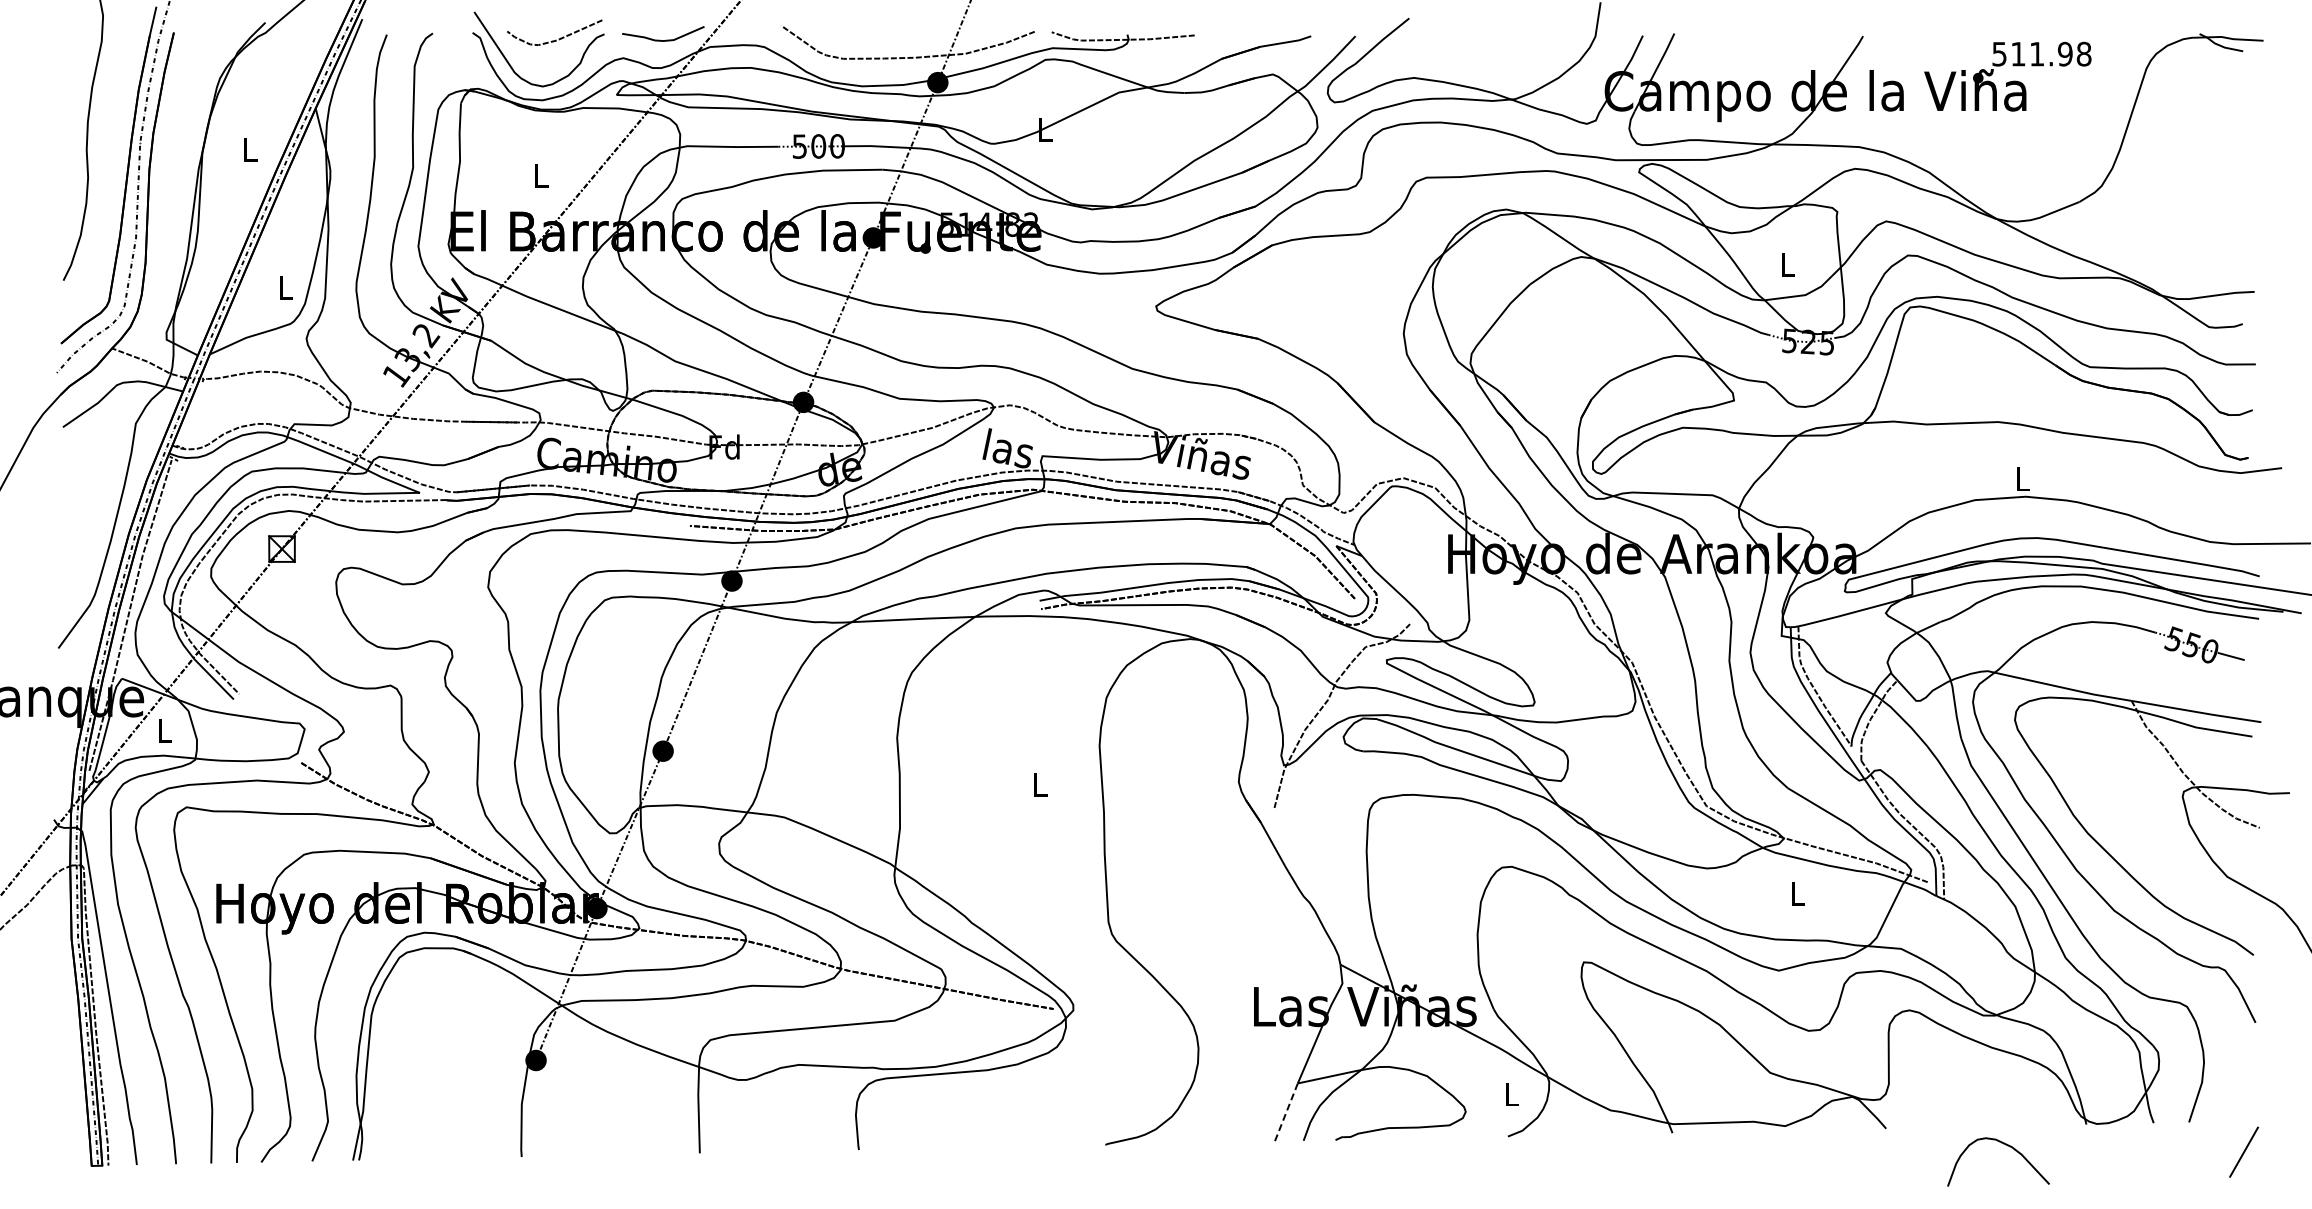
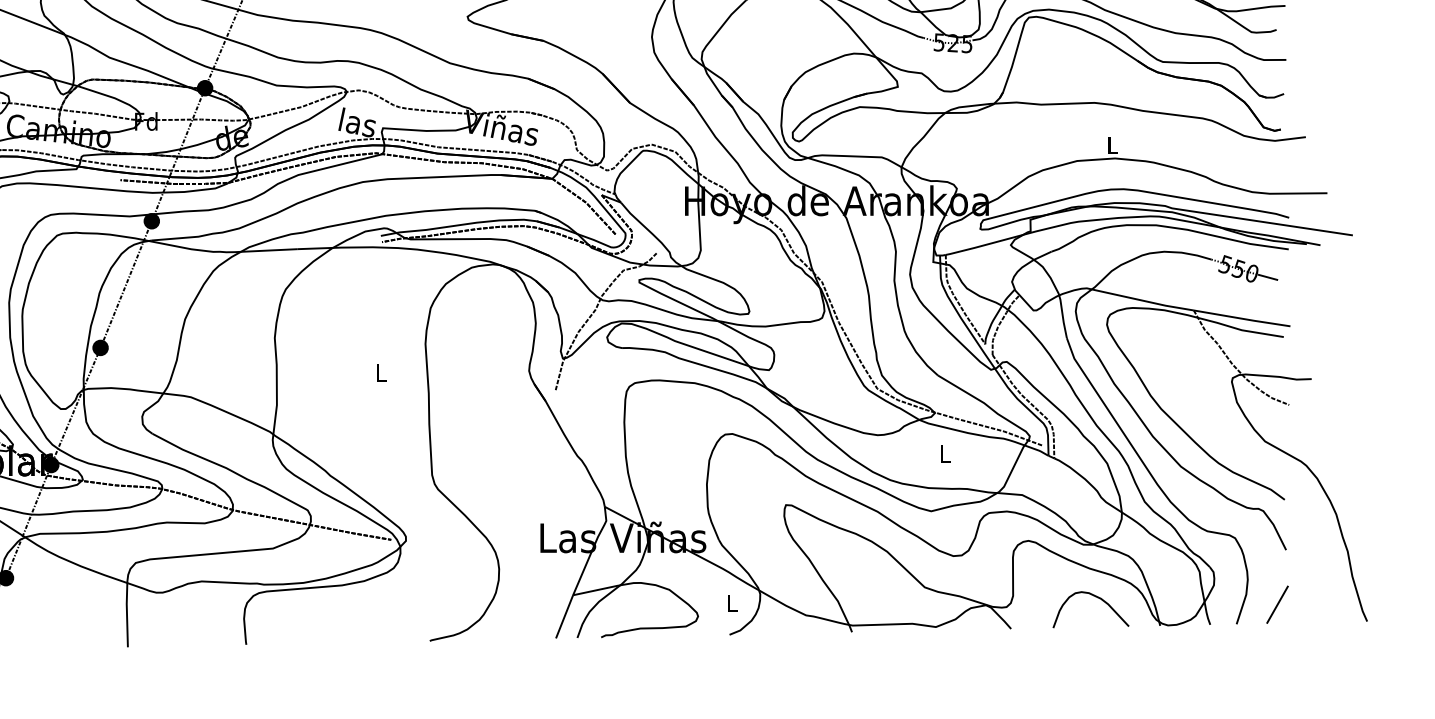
line: (1286, 1112) -> (564, 616), dashed -> solid
curve: (2005, 1145) -> (1096, 597), moved
line: (2243, 1151) -> (1277, 604), moved

